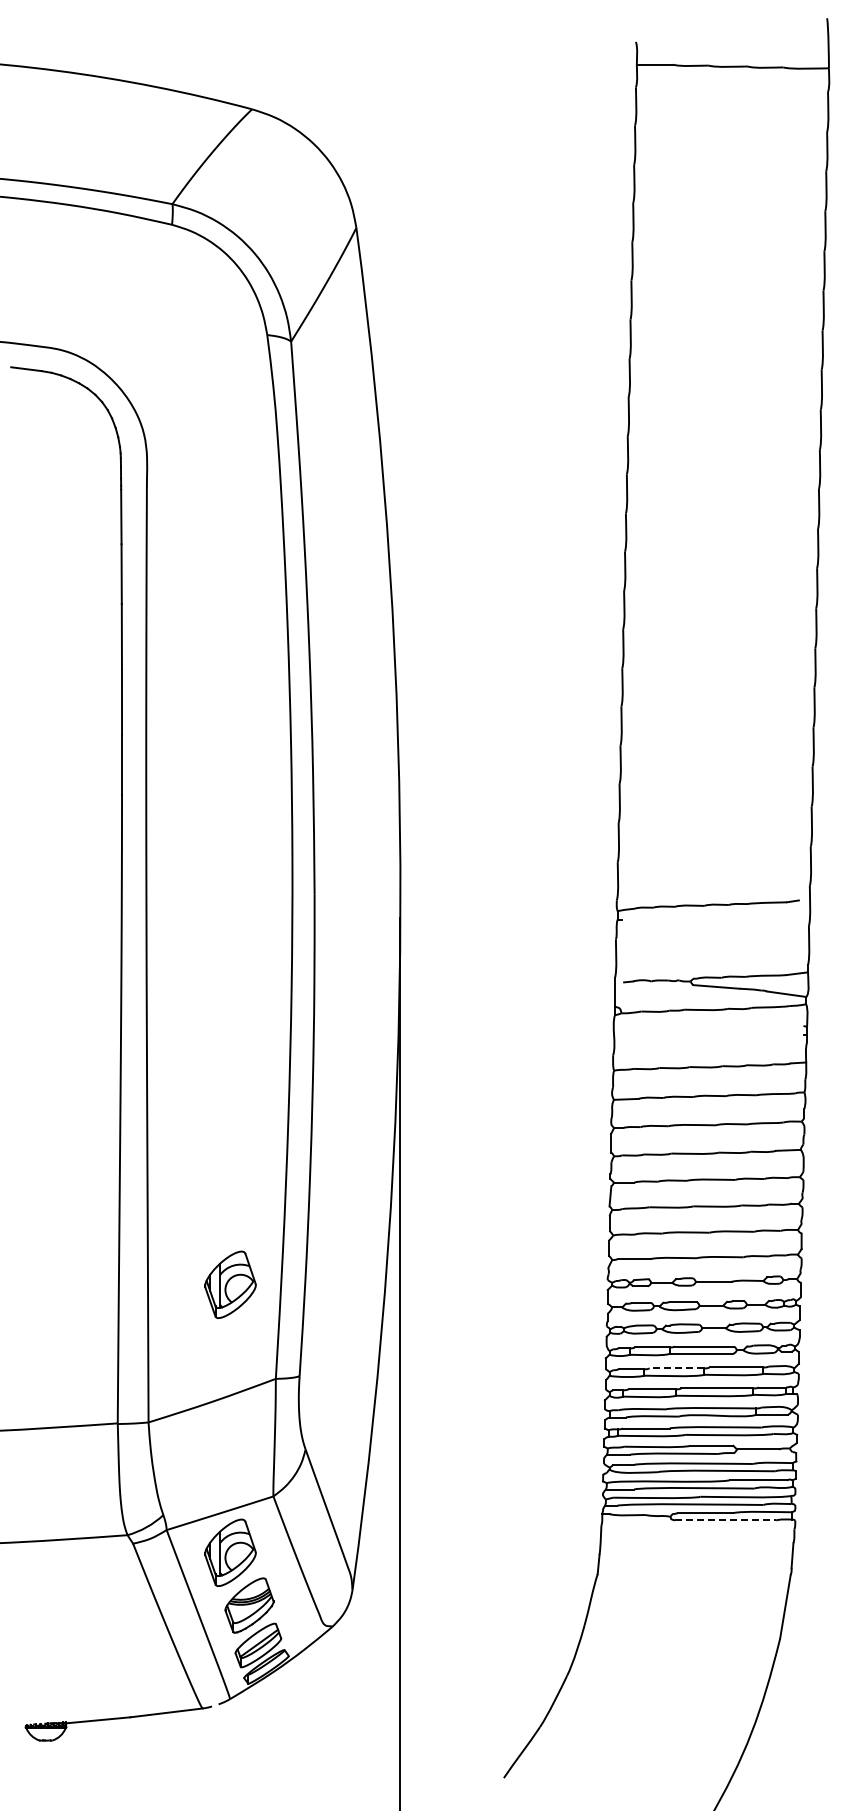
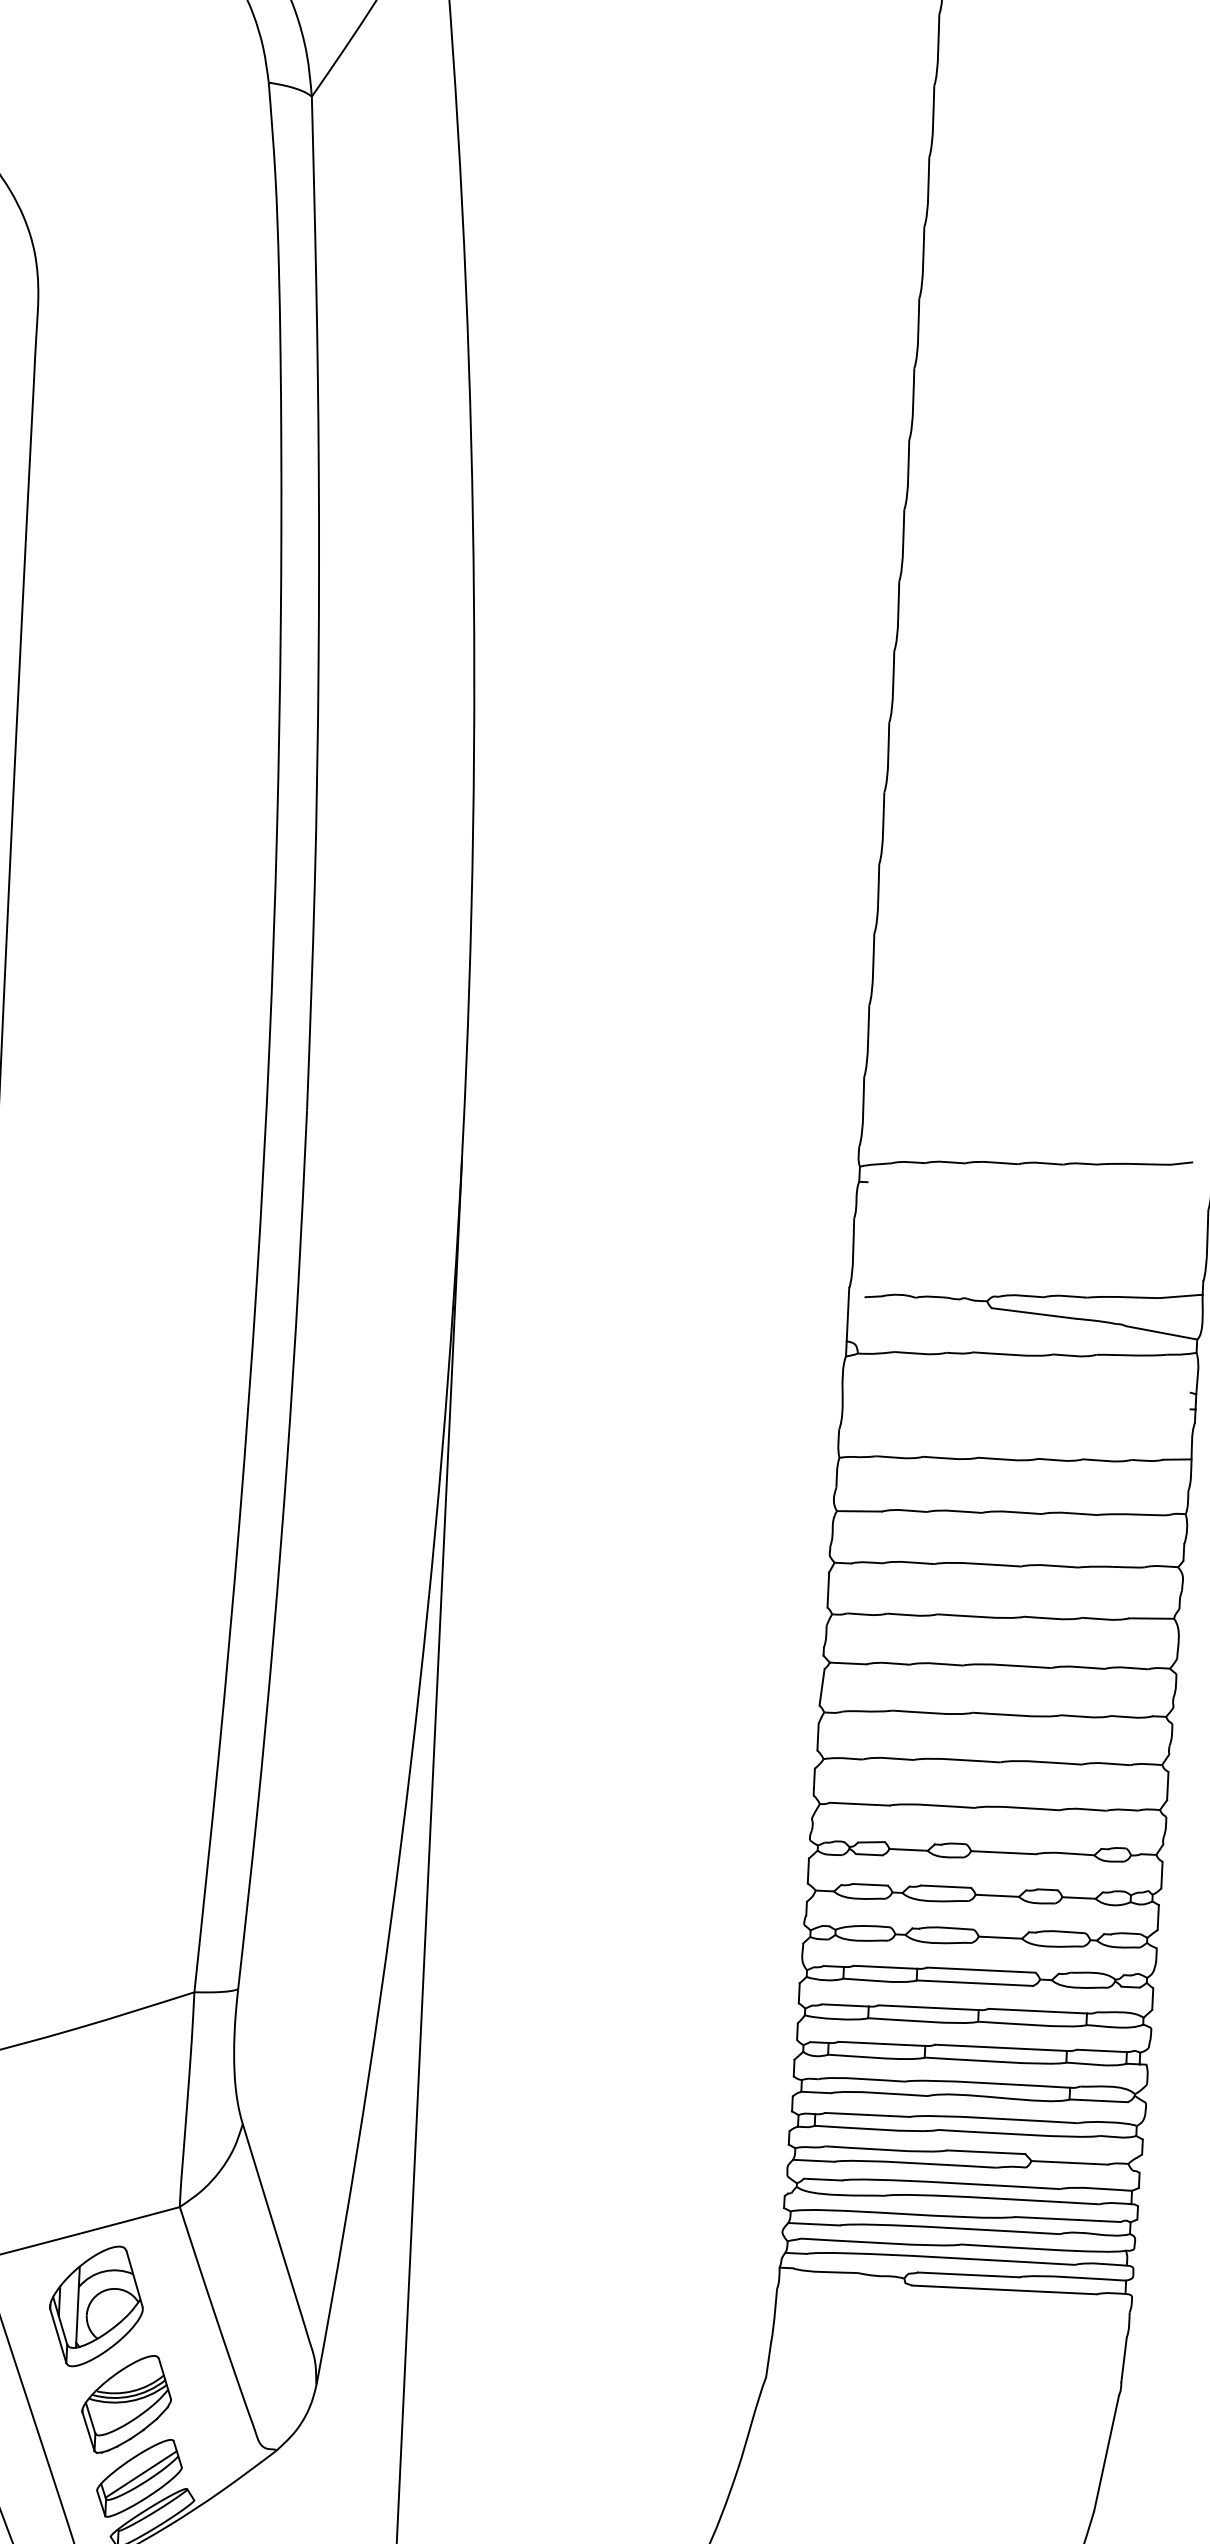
part: (230, 1284) -> (119, 1815), removed
line: (676, 1368) -> (928, 2007), dashed -> solid
line: (725, 1520) -> (1004, 2290), dashed -> solid

